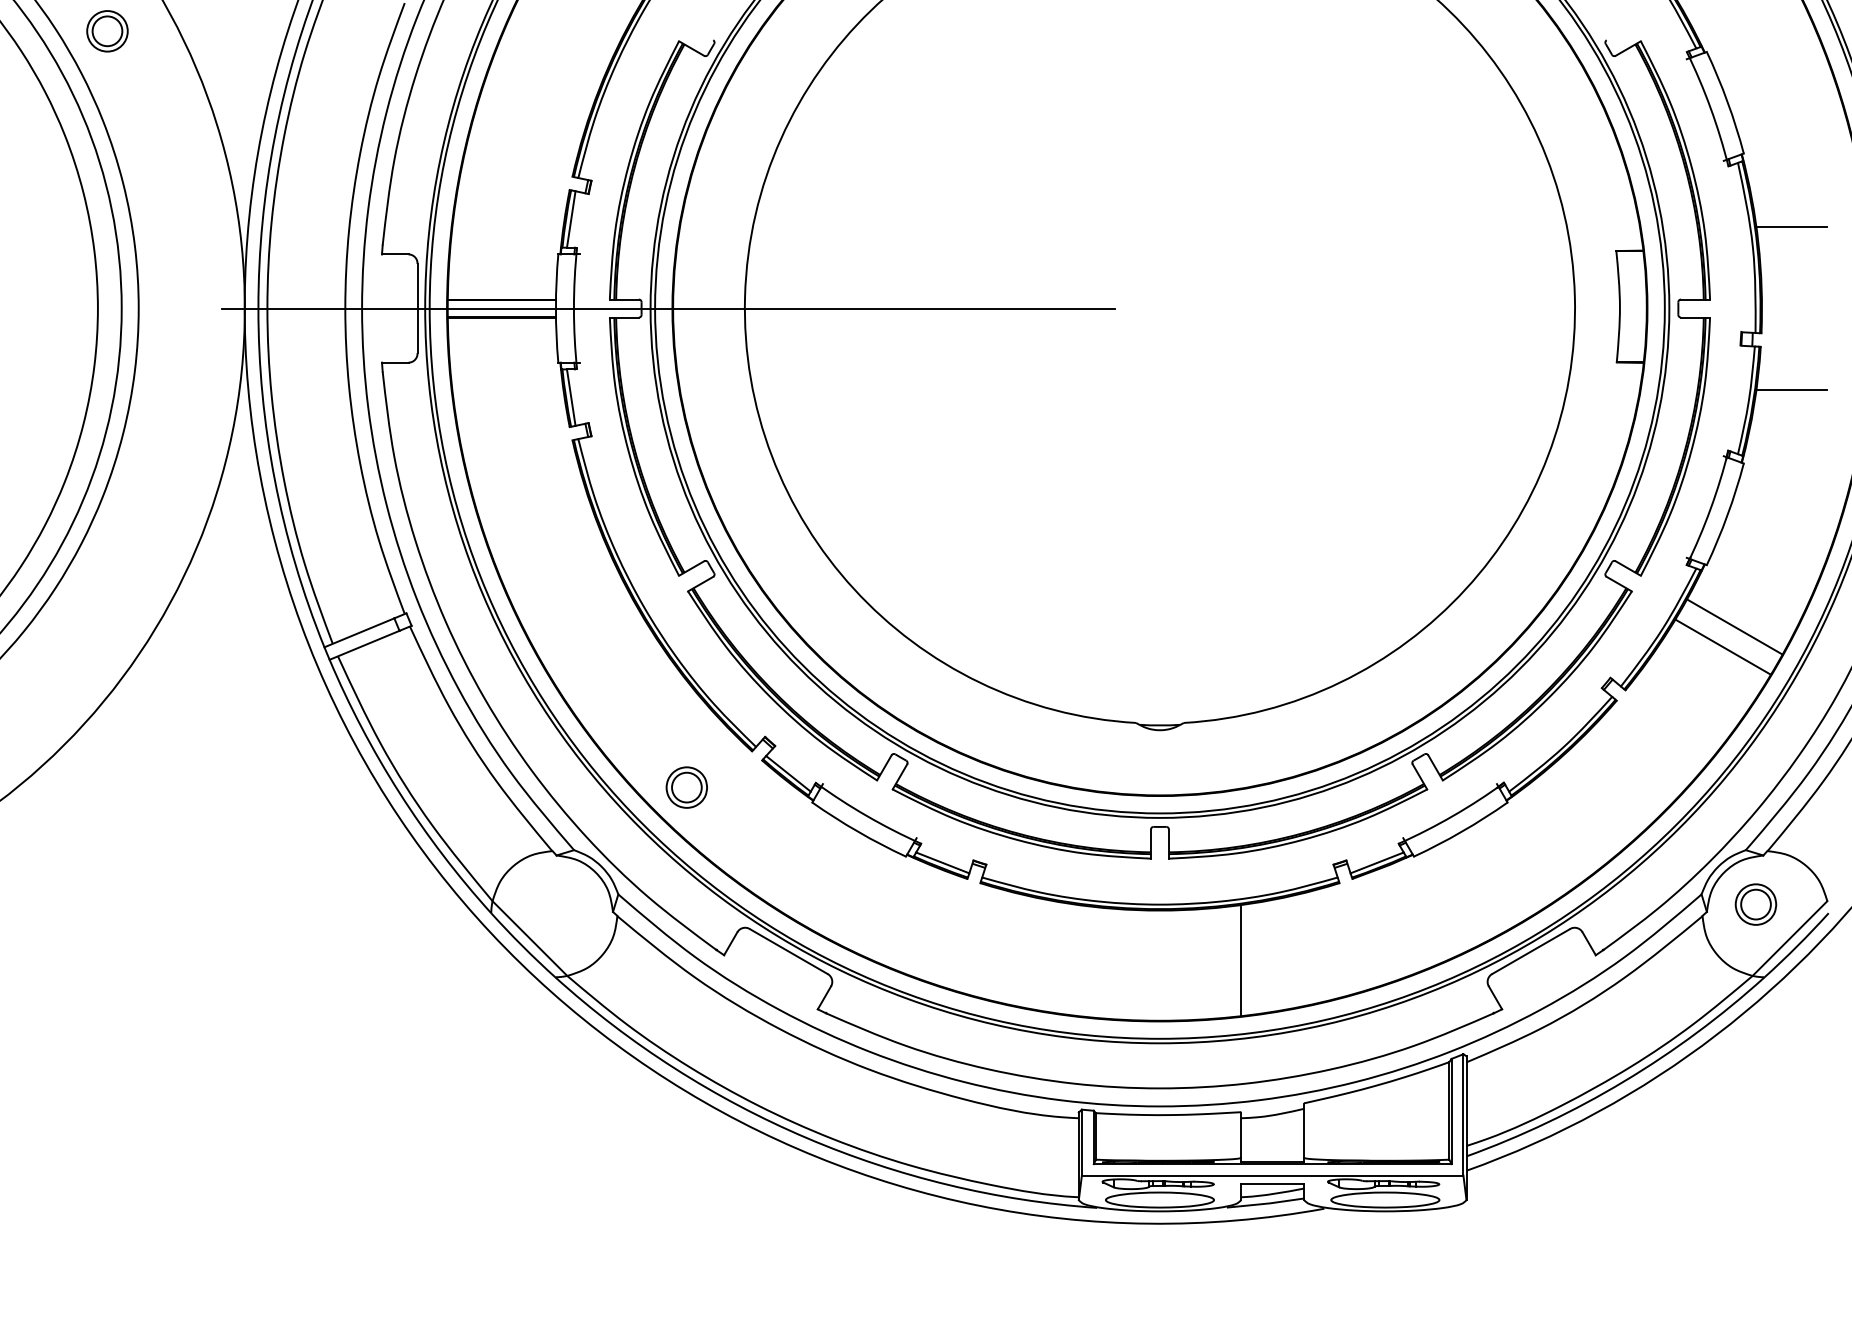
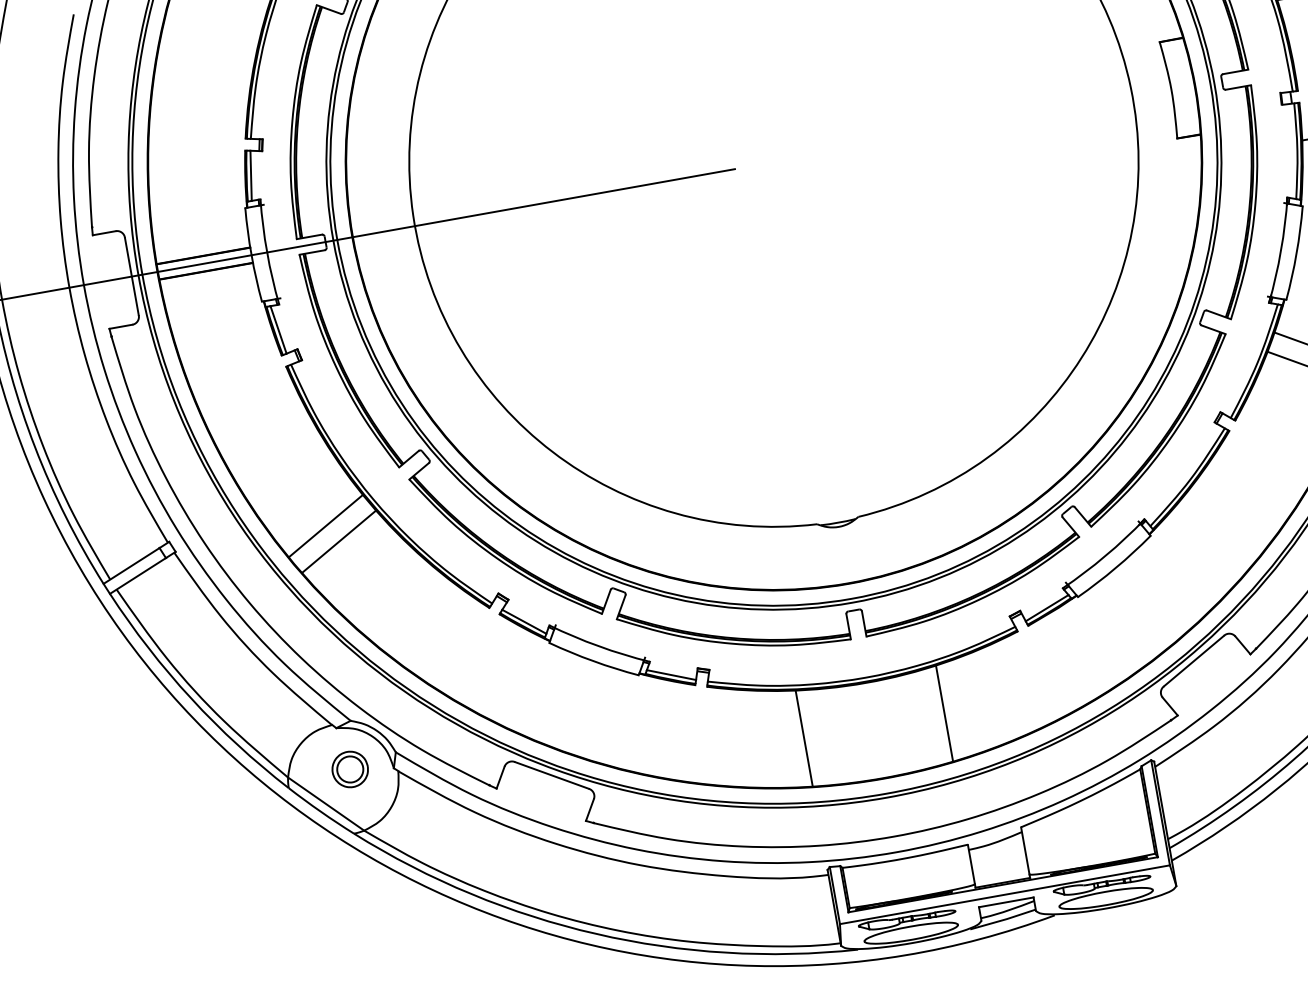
line: (584, 626) -> (325, 525), added
line: (596, 646) -> (338, 541), added
part: (686, 787) -> (349, 769), moved
line: (1078, 960) -> (803, 738), added

